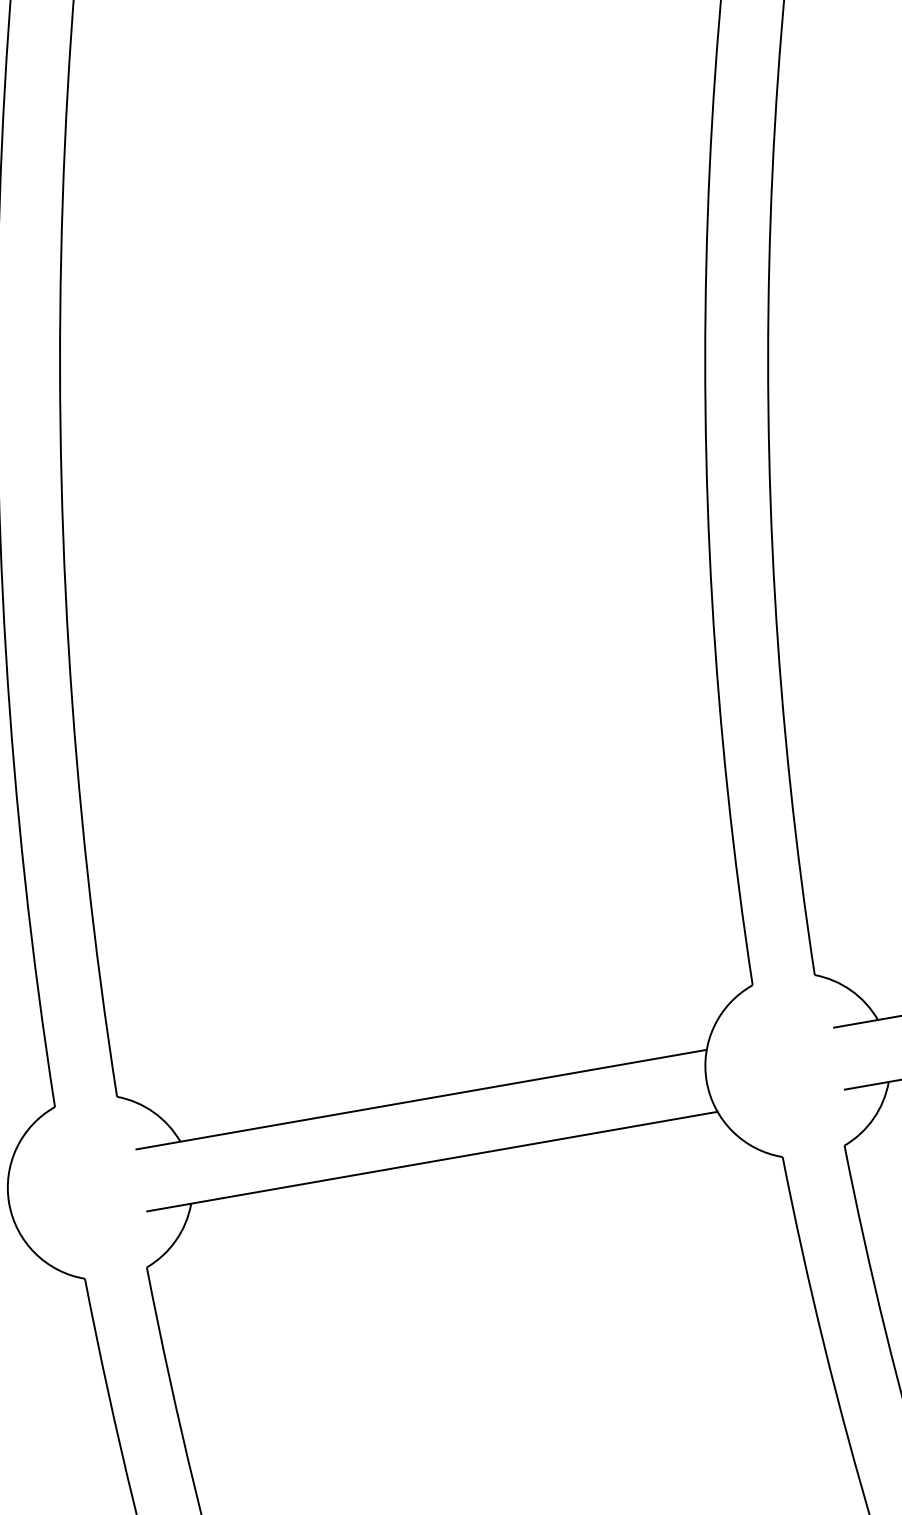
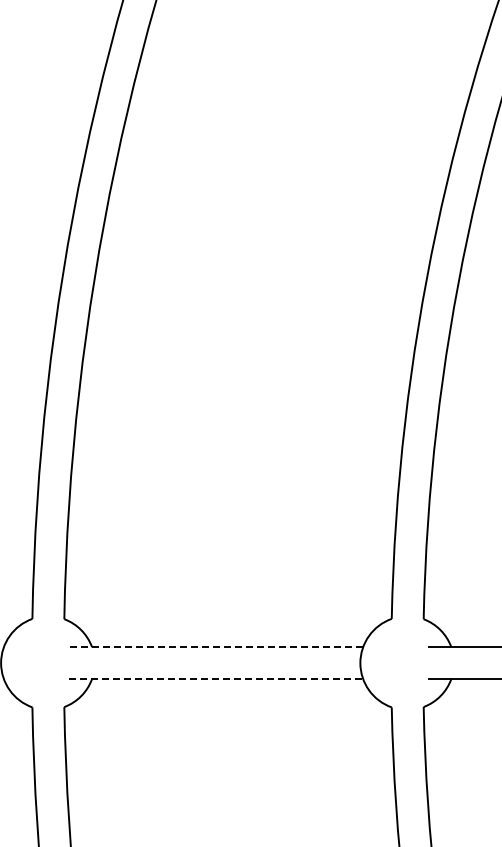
line: (422, 1100) -> (216, 647), solid -> dashed
line: (432, 1162) -> (216, 679), solid -> dashed

